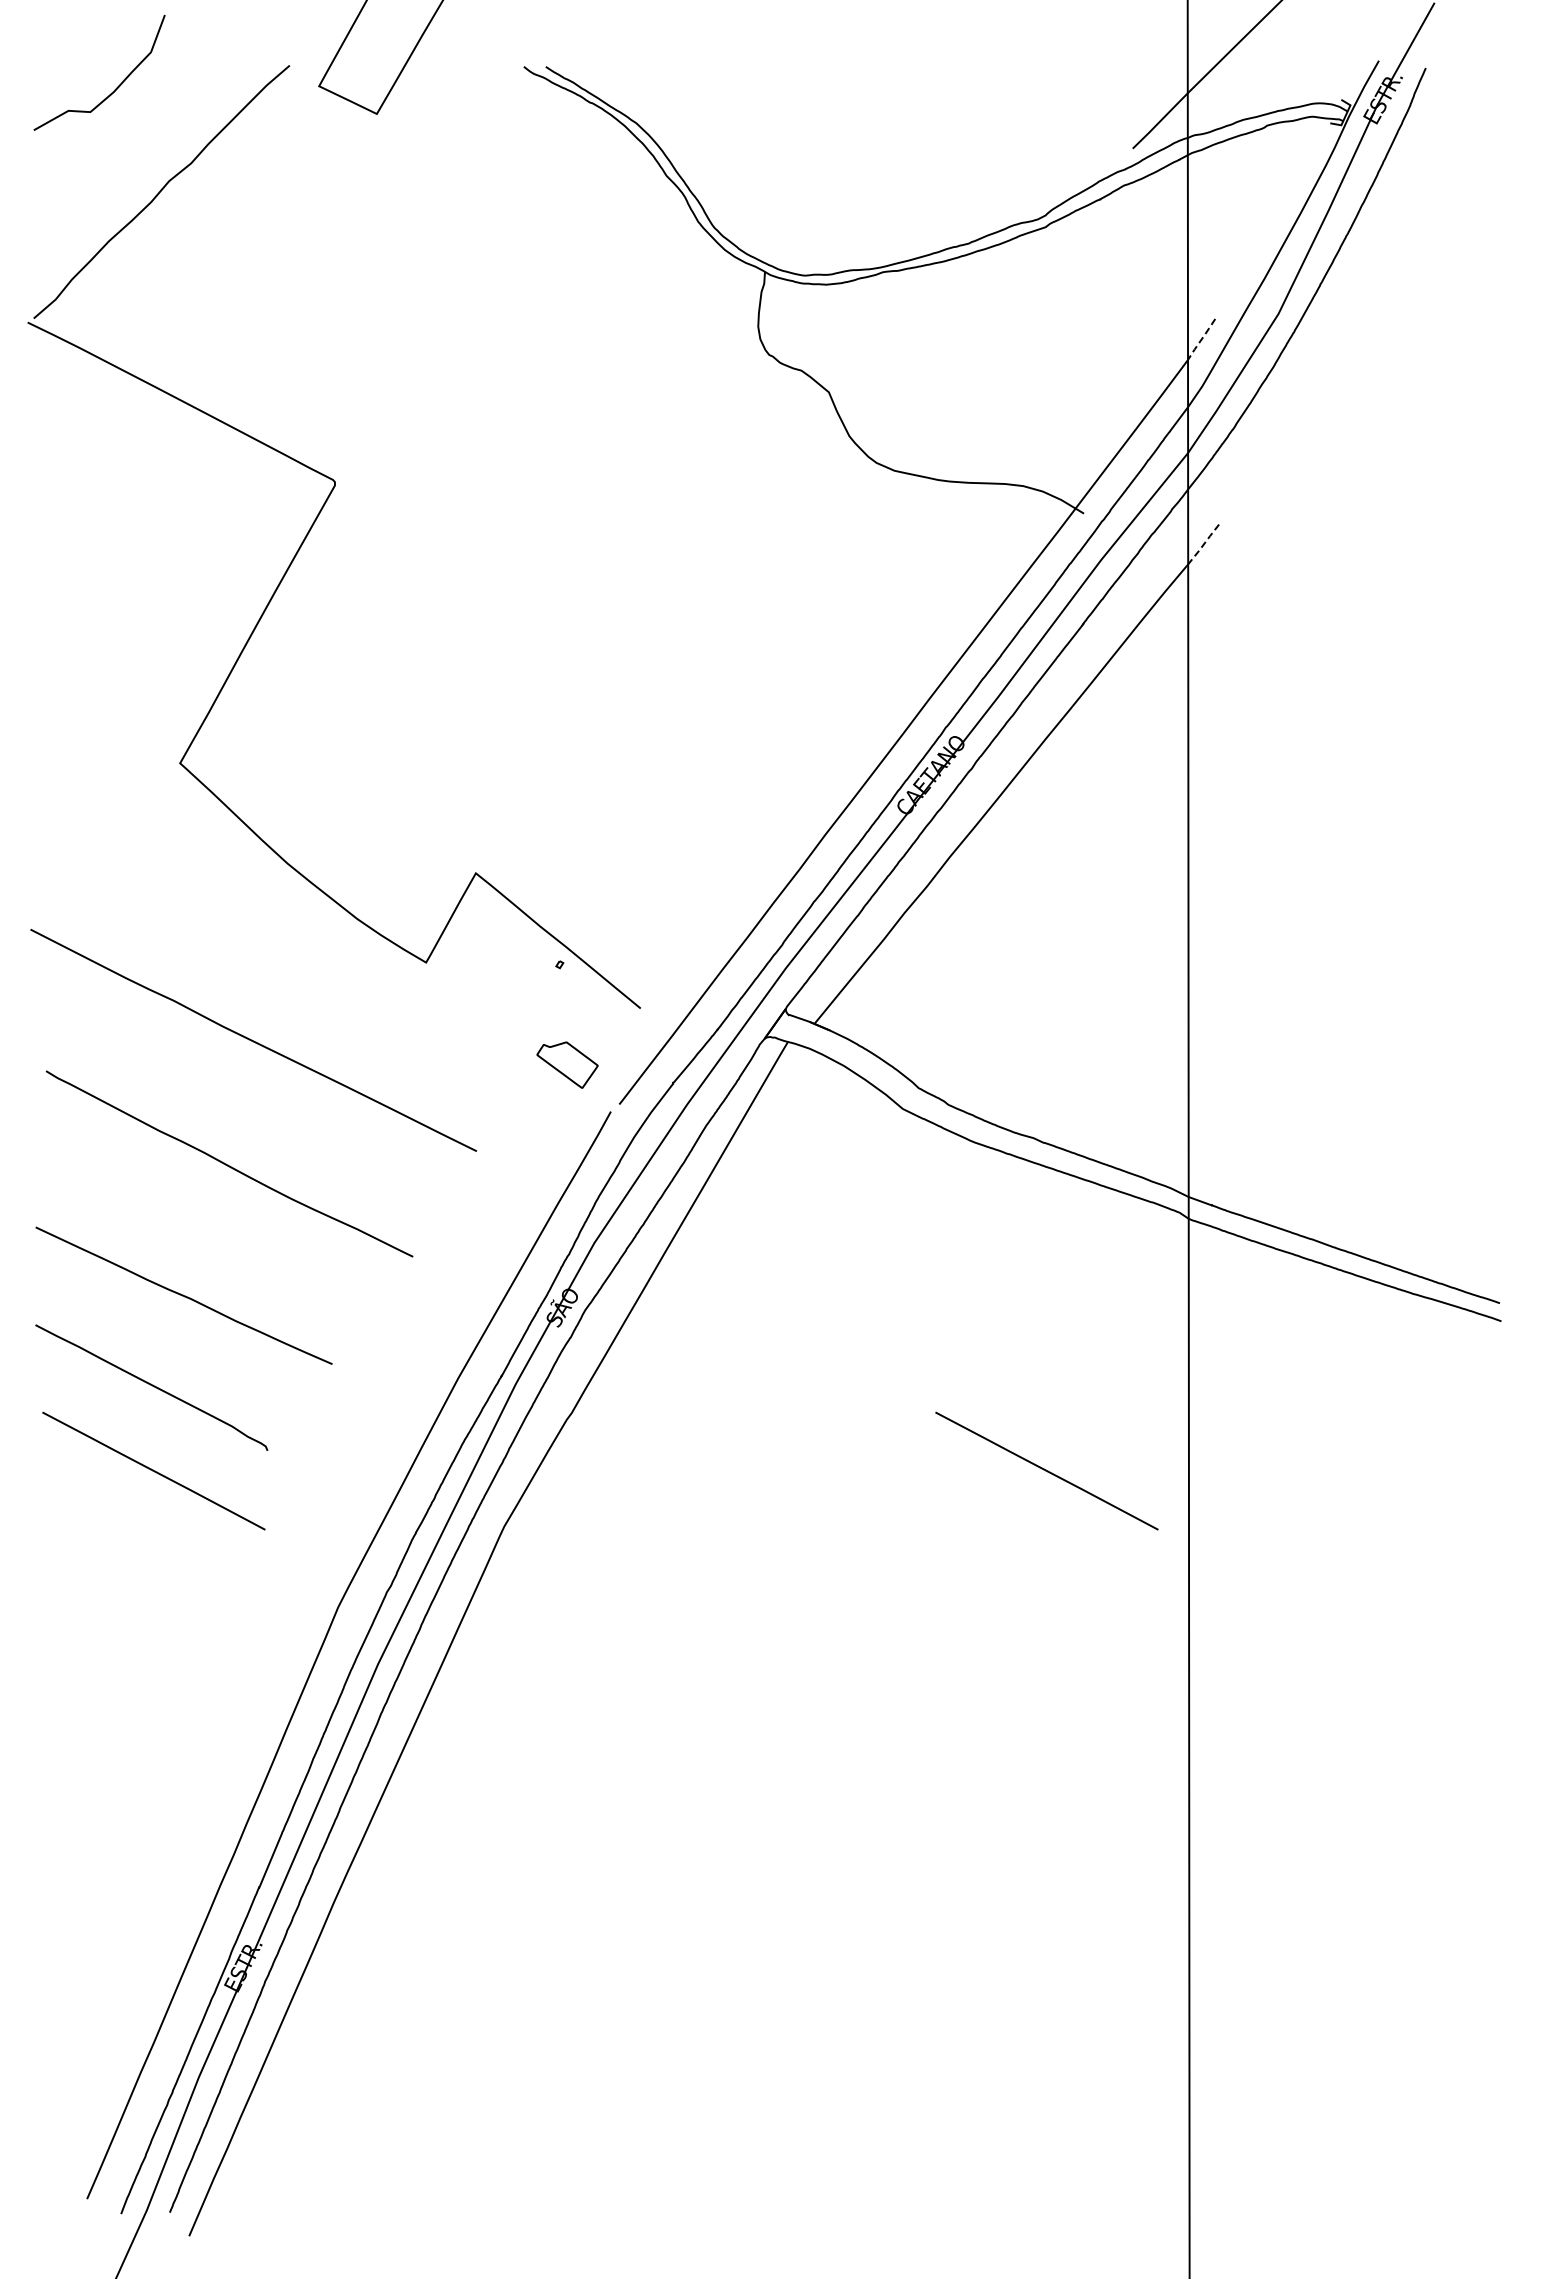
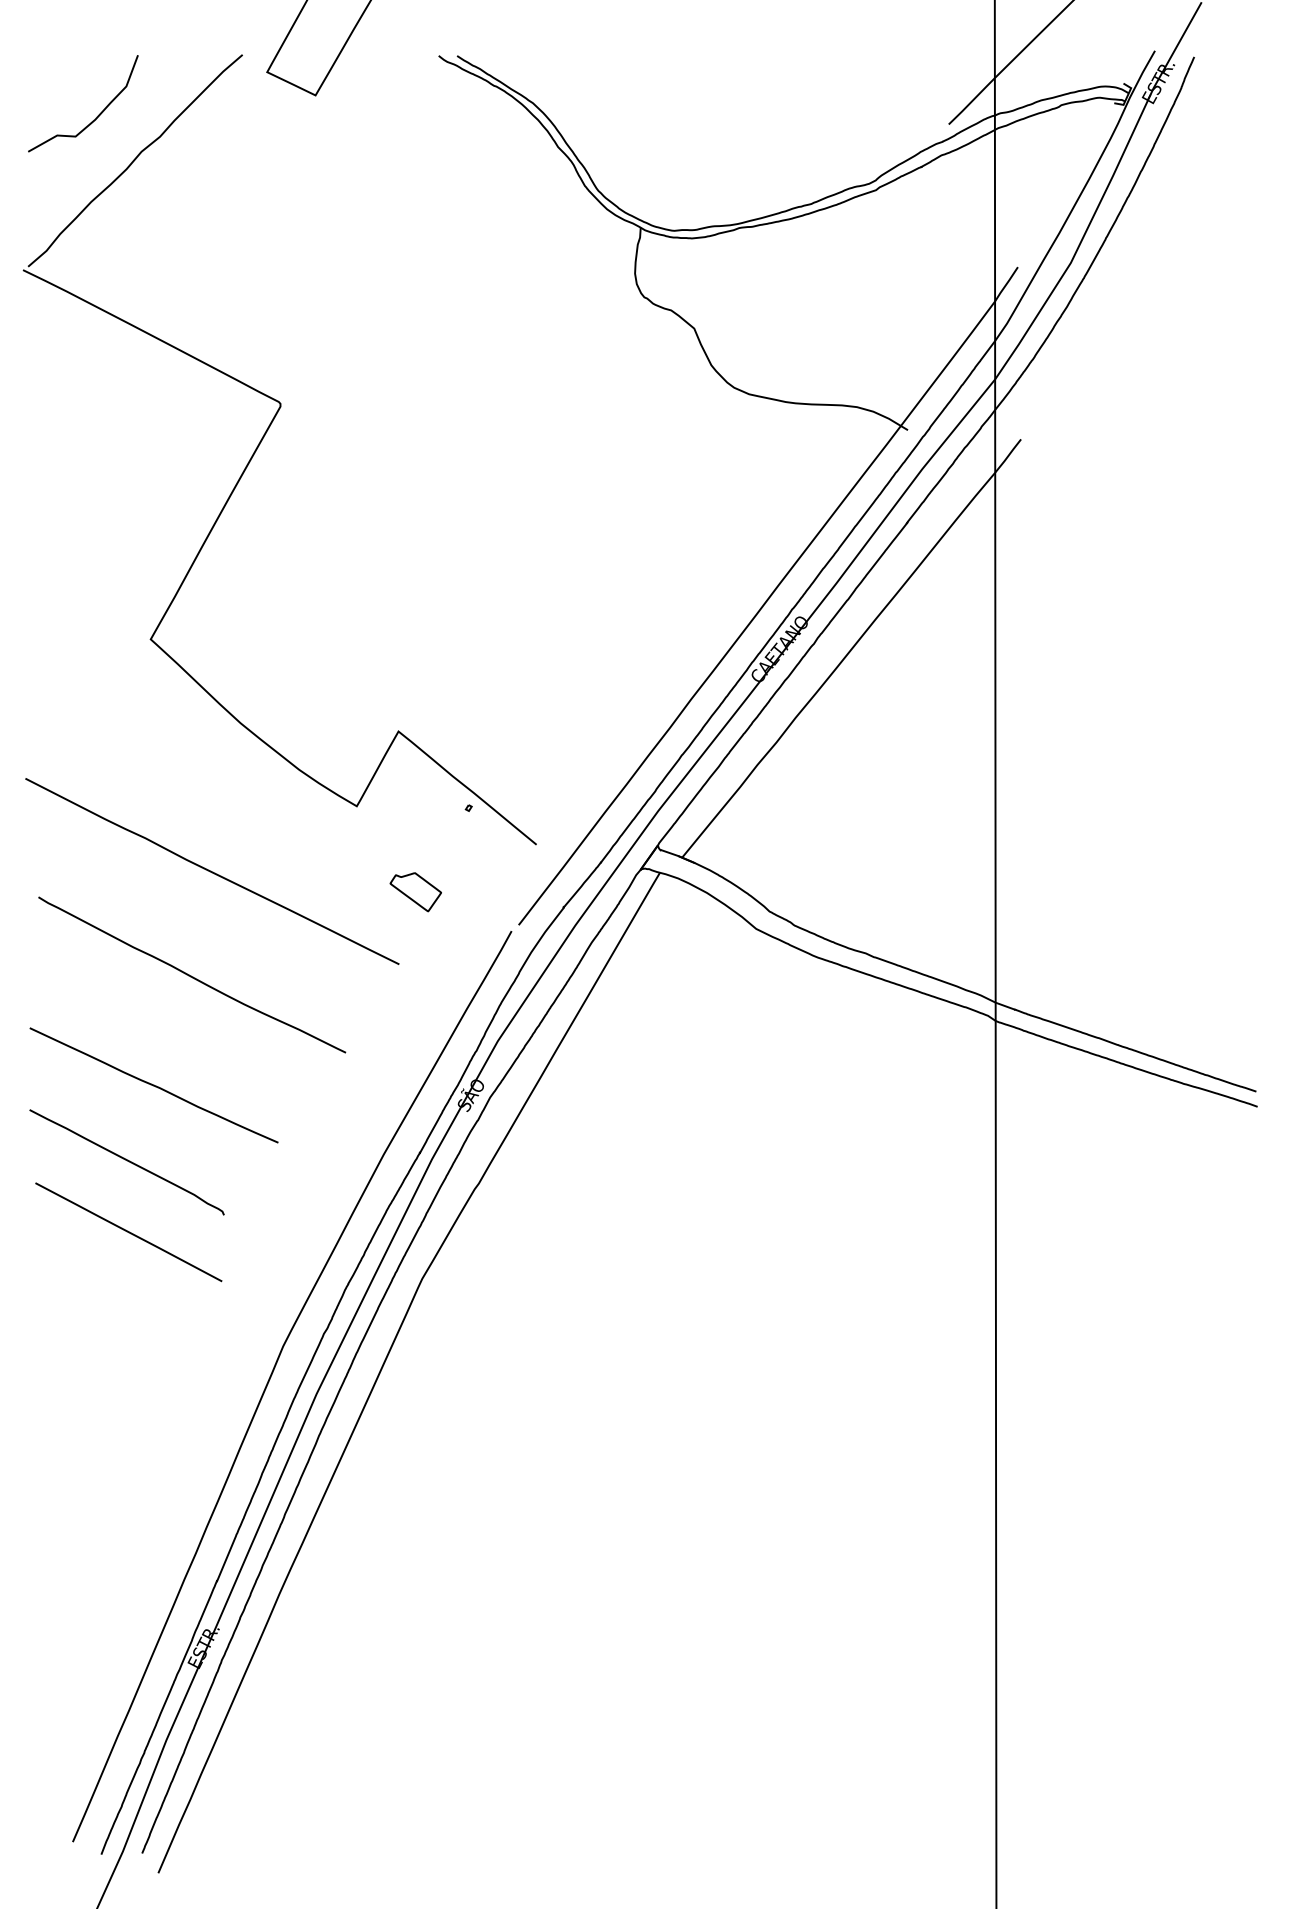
curve: (115, 88) -> (96, 116), moved
line: (1201, 340) -> (1006, 285), dashed -> solid
line: (1203, 544) -> (1008, 456), dashed -> solid
part: (567, 1064) -> (415, 891), moved
line: (1046, 1470) -> (876, 1231), removed

